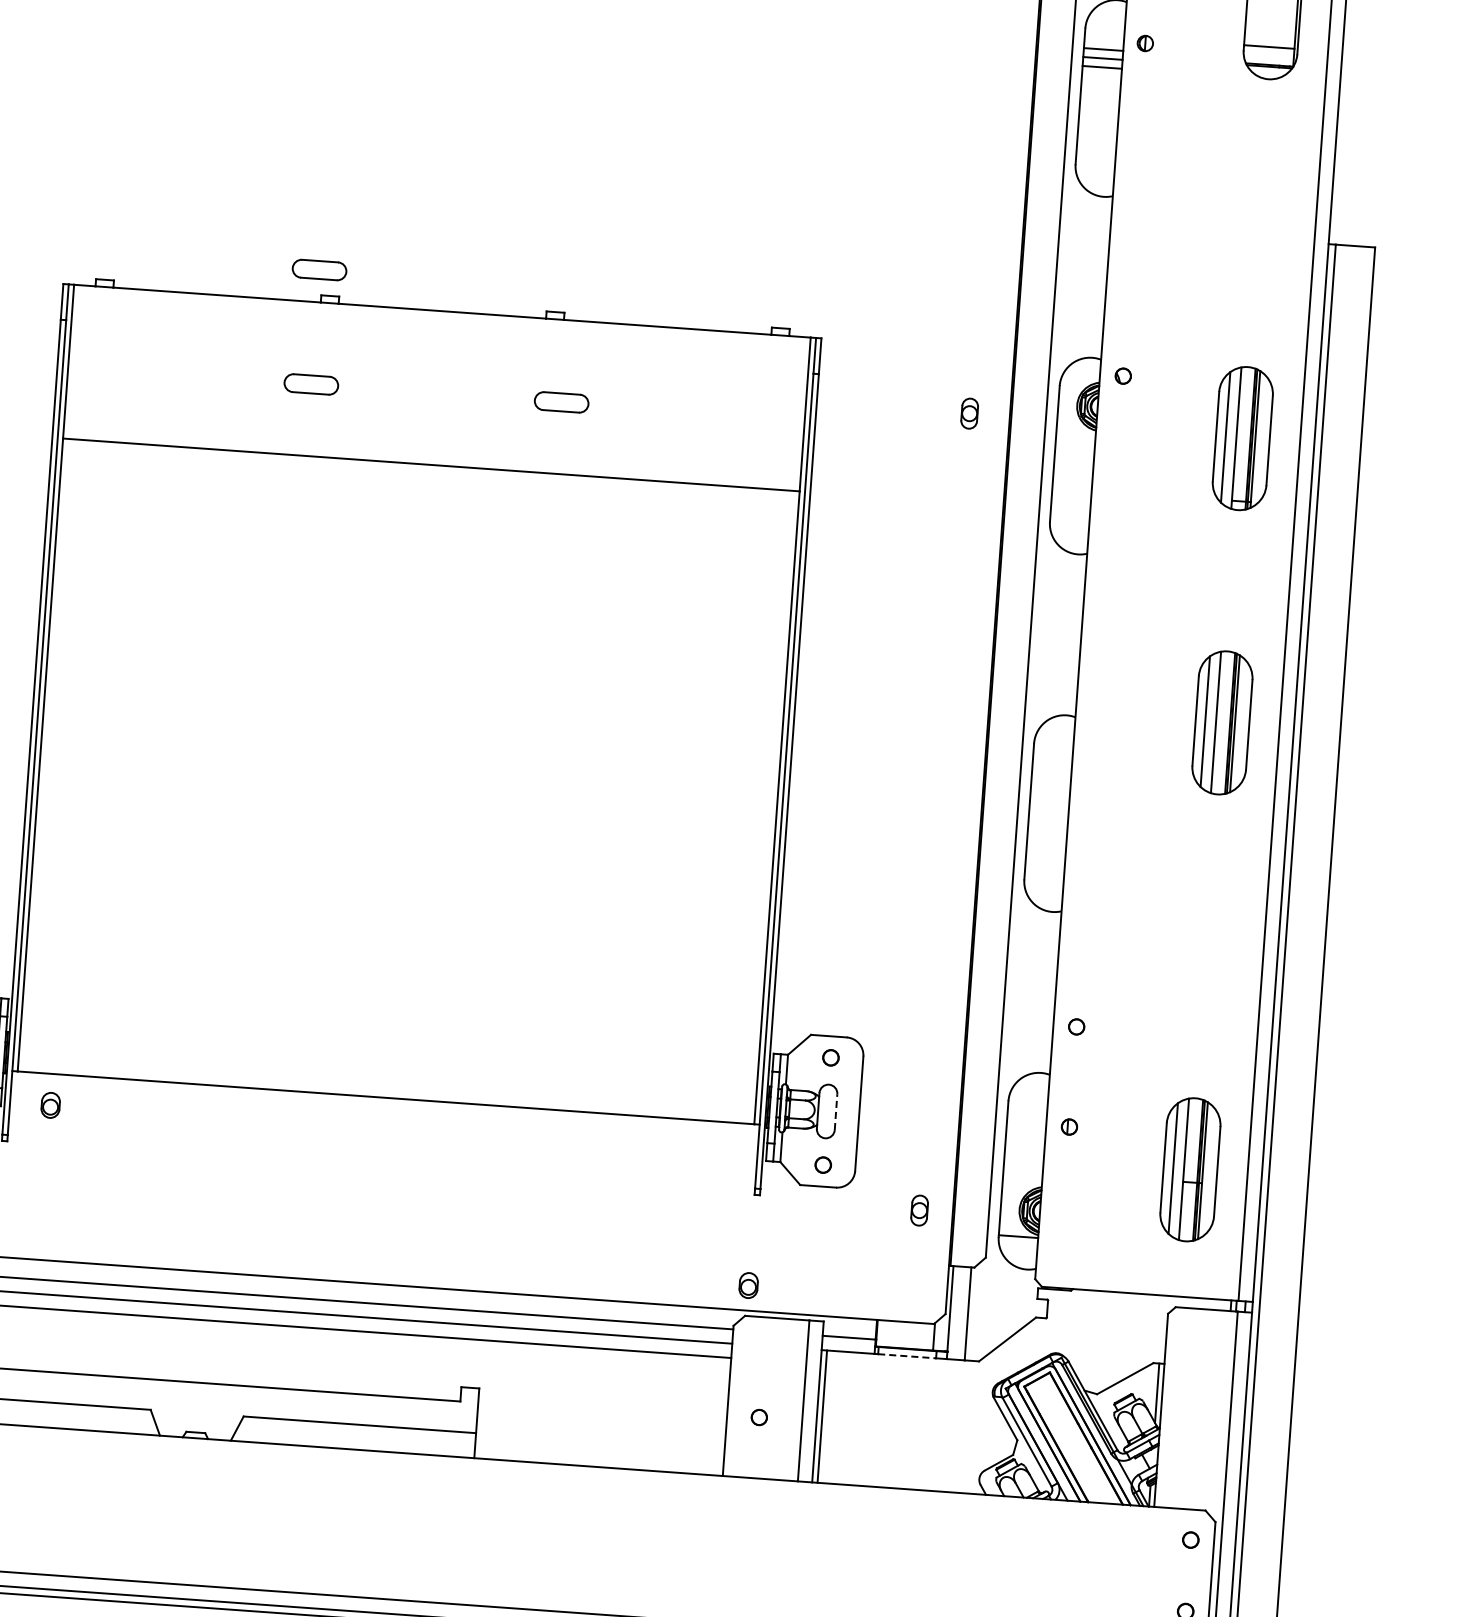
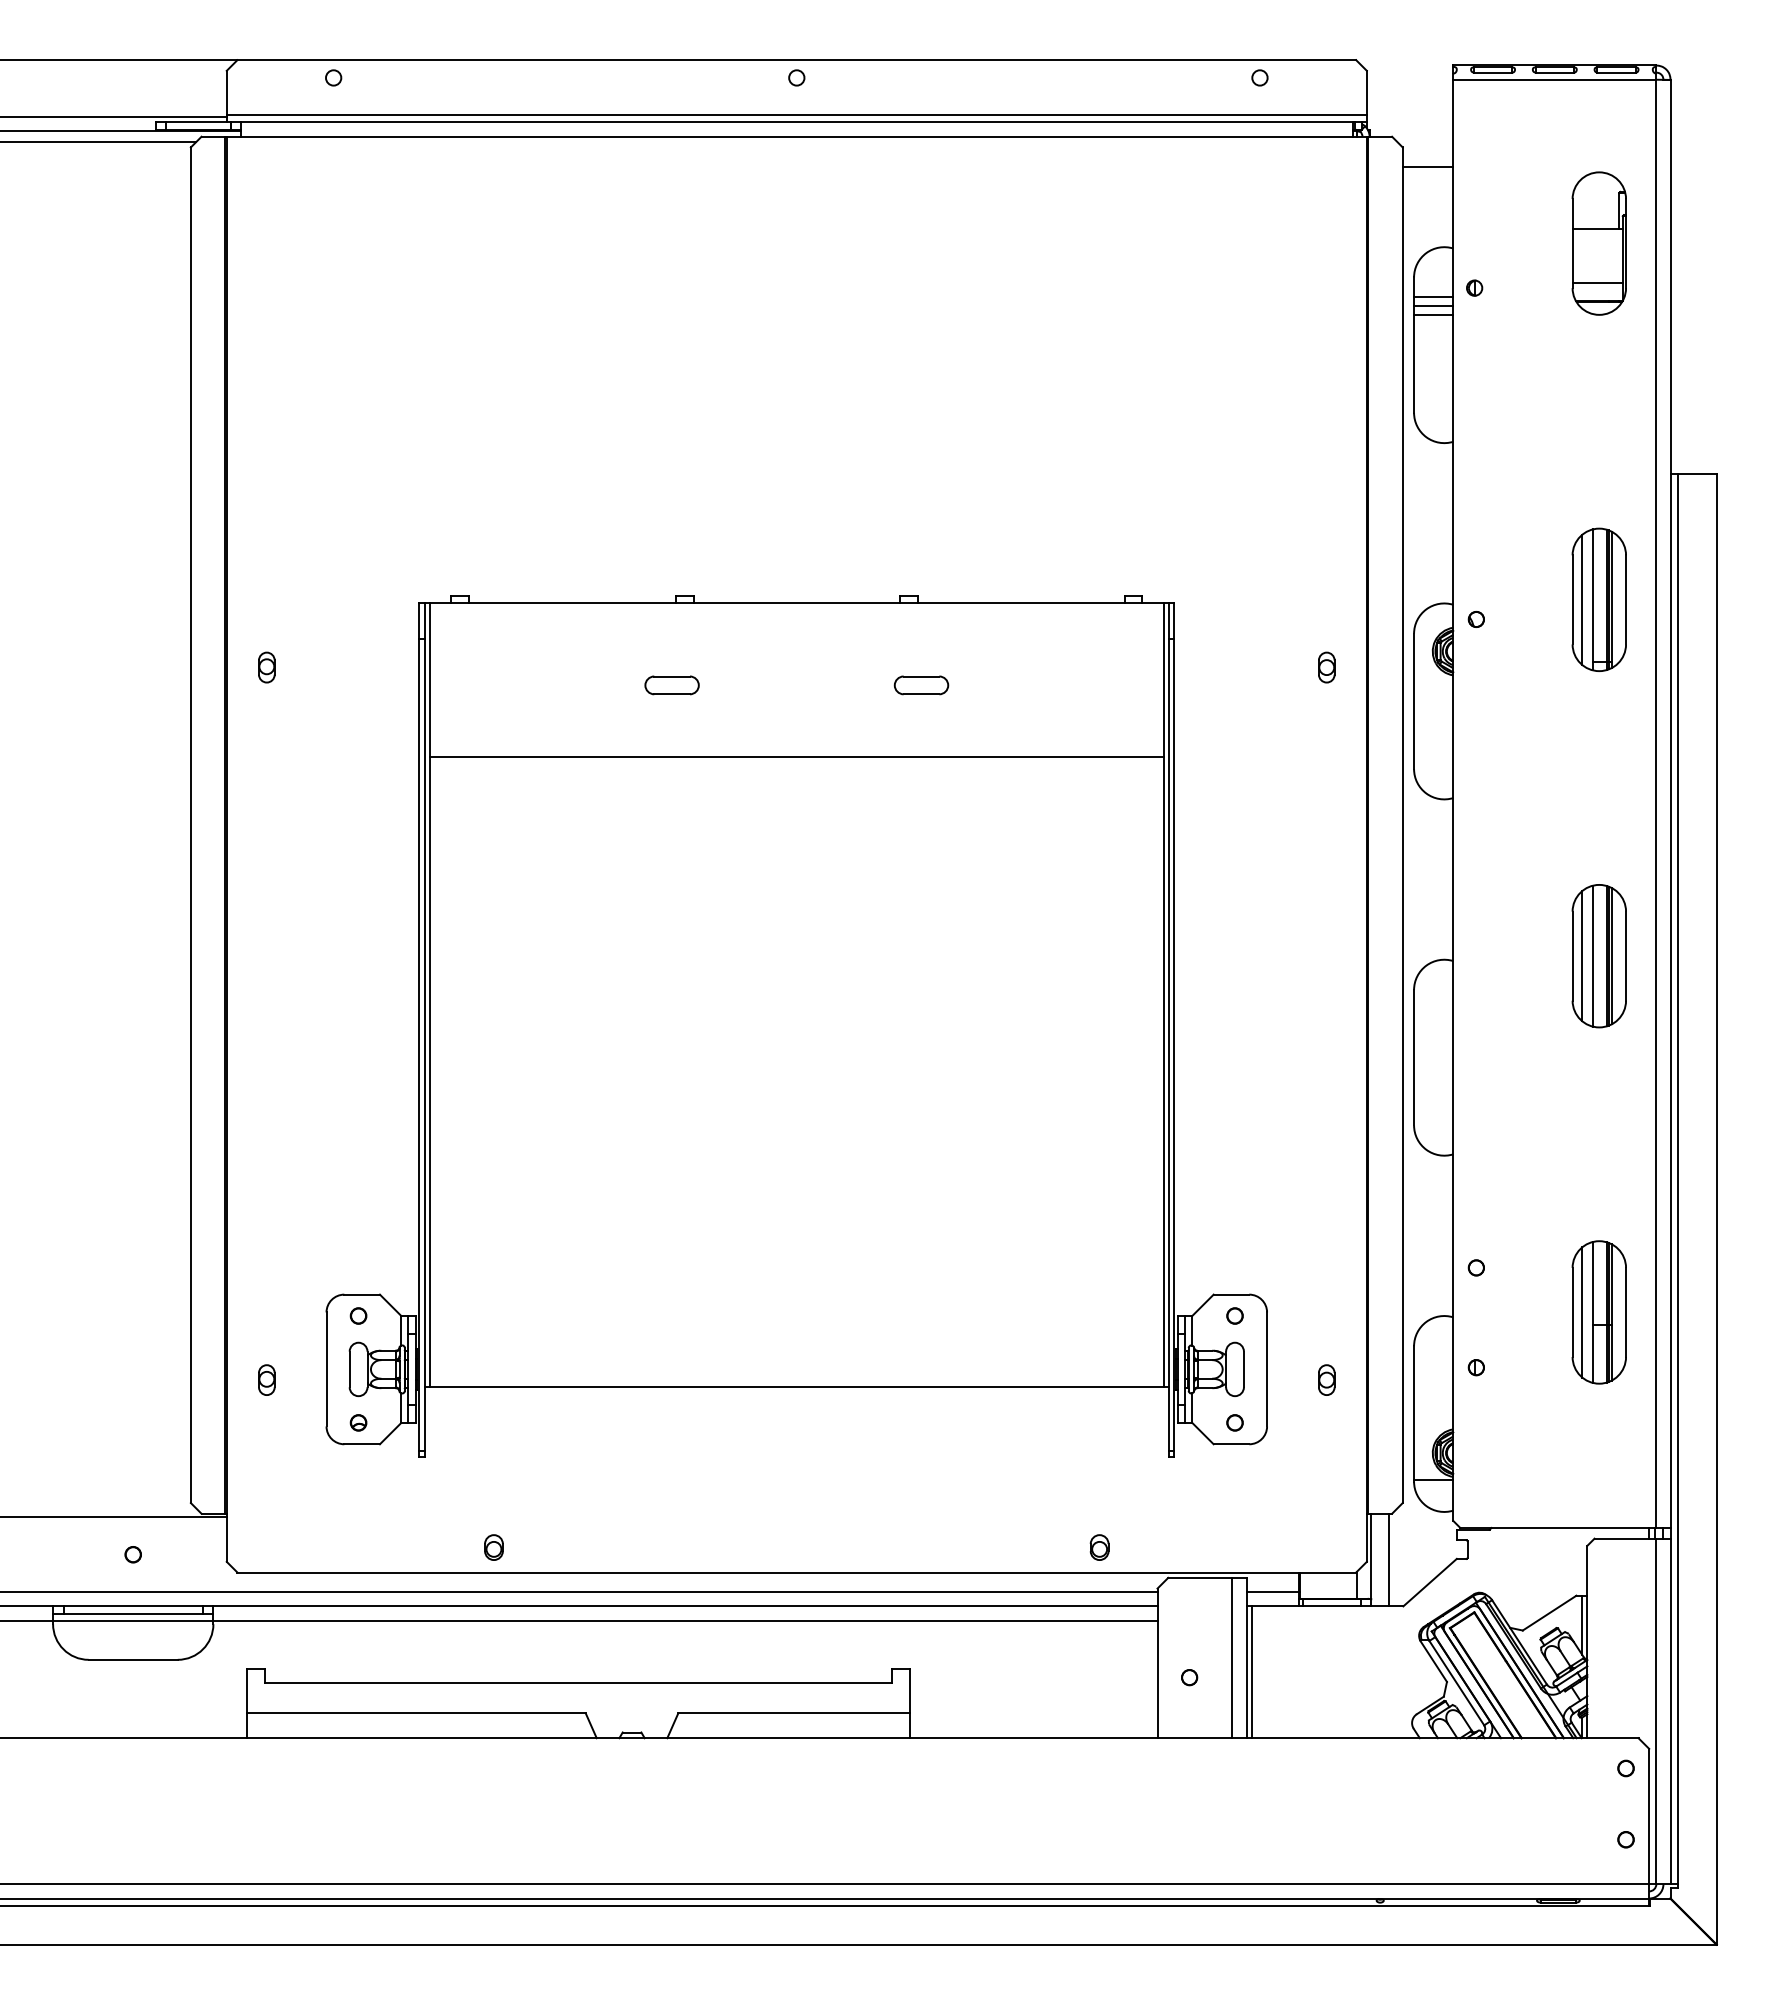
part: (318, 270) -> (671, 571), removed
part: (1242, 438) -> (1598, 599), moved
part: (50, 1105) -> (493, 1547), moved
line: (835, 1112) -> (1243, 1369), dashed -> solid
part: (1189, 1169) -> (1598, 1312), moved
part: (919, 1209) -> (1326, 1379), moved
part: (748, 1285) -> (1099, 1547), moved
line: (906, 1356) -> (1331, 1606), dashed -> solid

